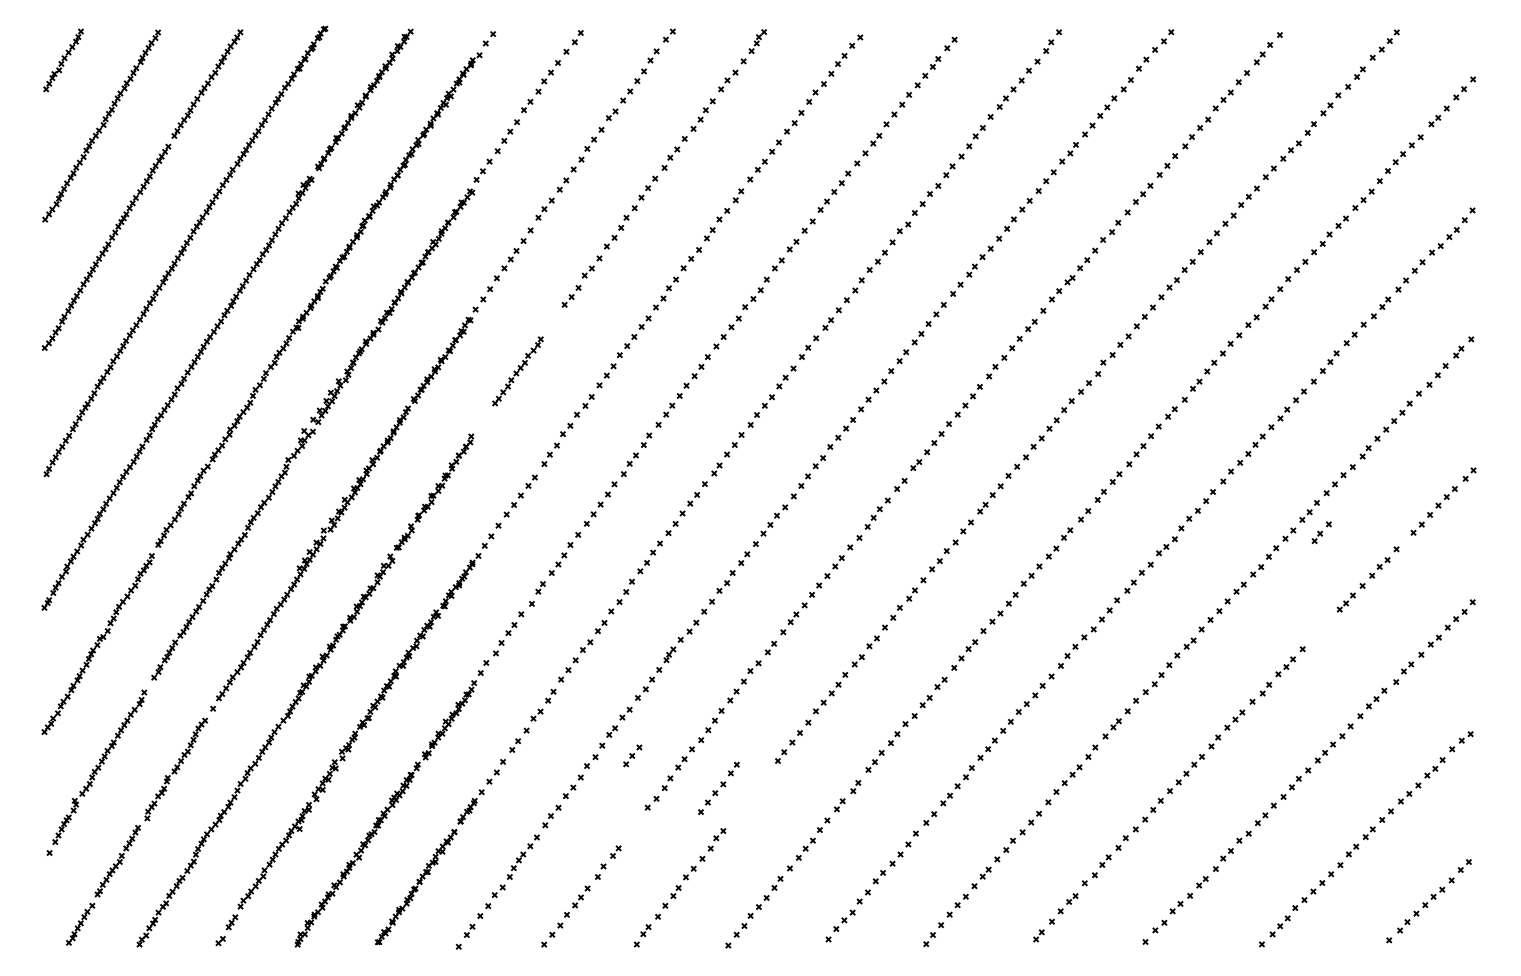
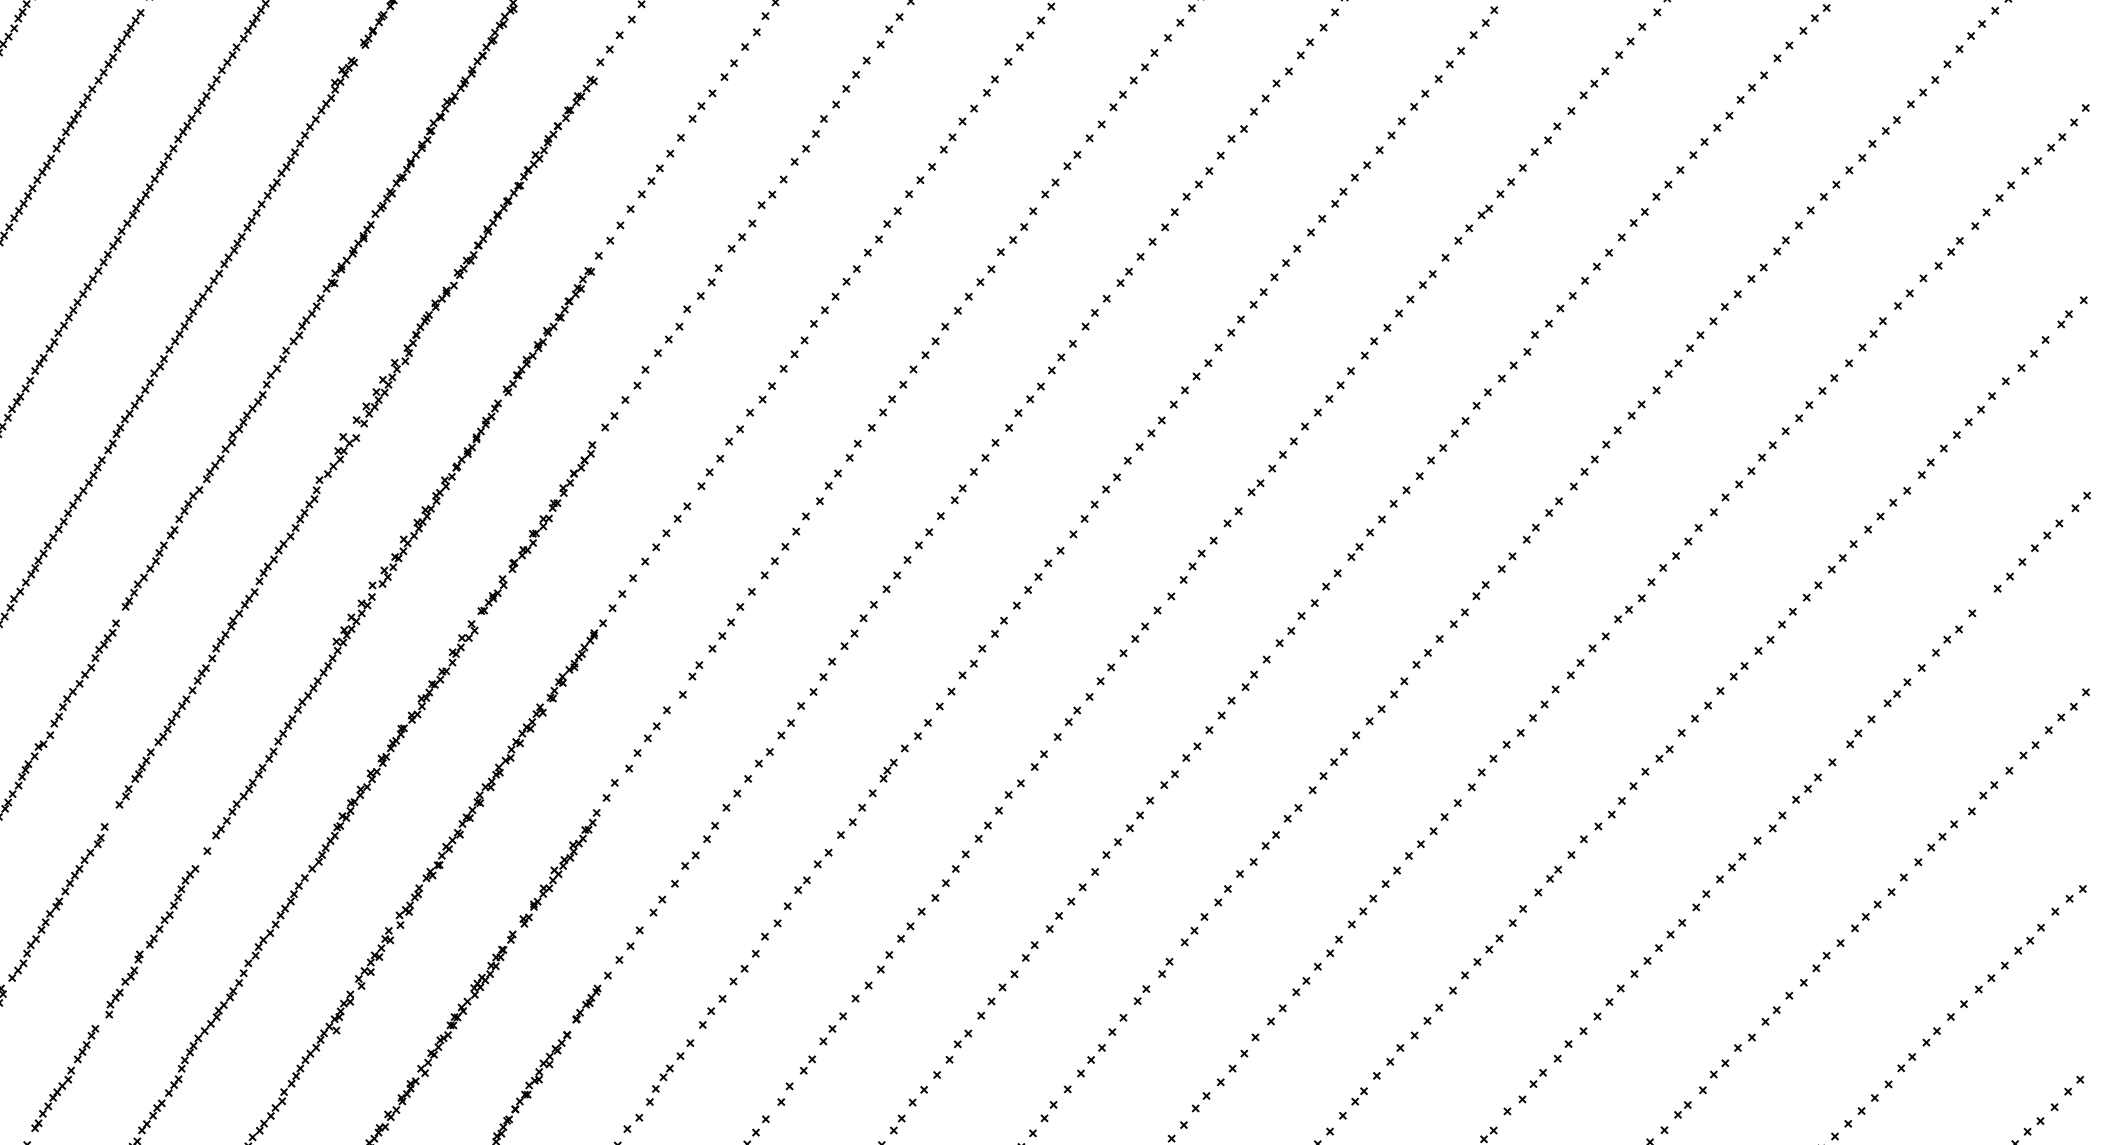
part: (517, 371) -> (661, 348), size x1.67
part: (1321, 532) -> (1860, 731), moved
part: (632, 755) -> (832, 1028), moved
part: (718, 787) -> (1007, 979), moved

